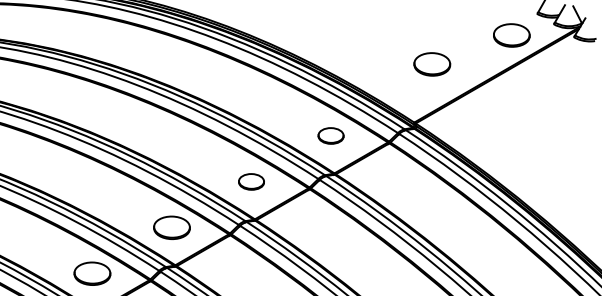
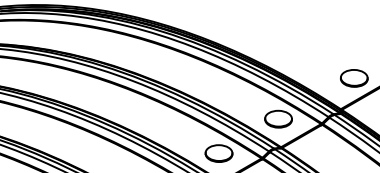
part: (432, 64) -> (354, 78), moved
part: (330, 135) -> (278, 118), size x1.43
part: (251, 181) -> (218, 153), size x1.43

